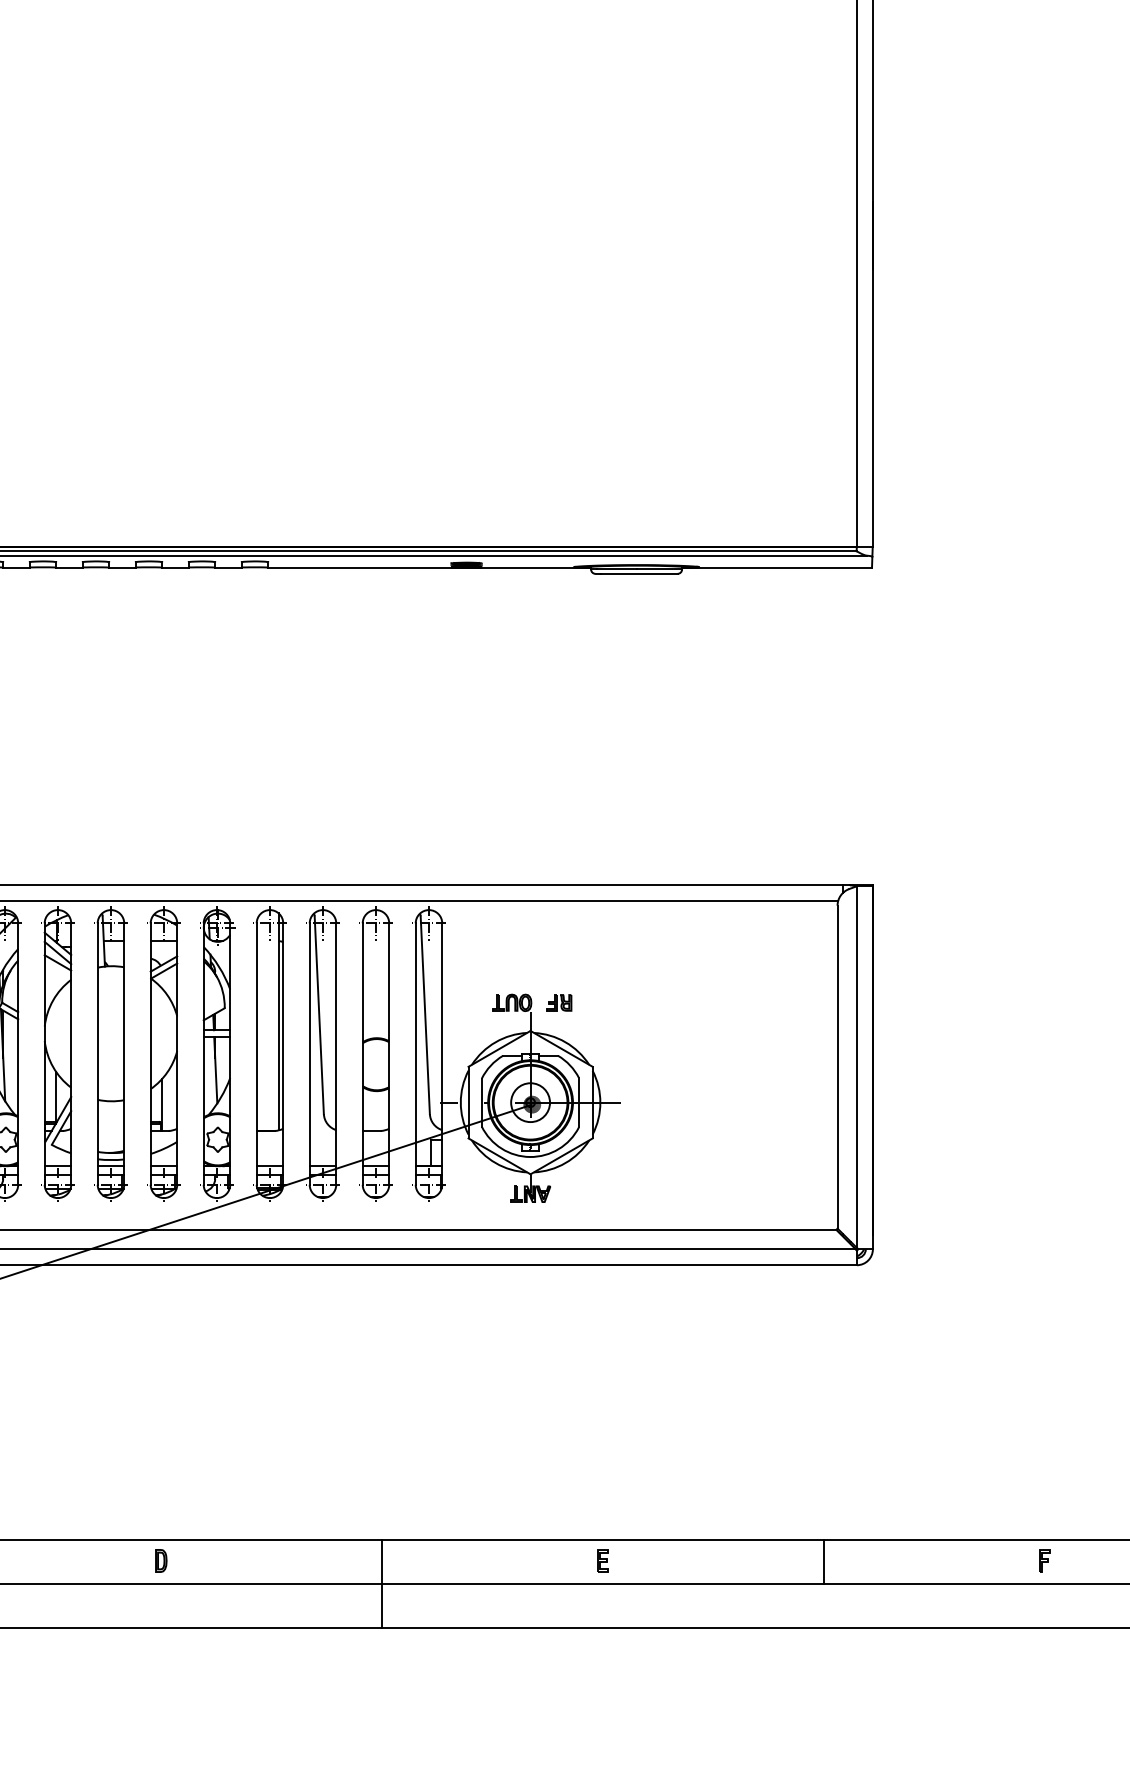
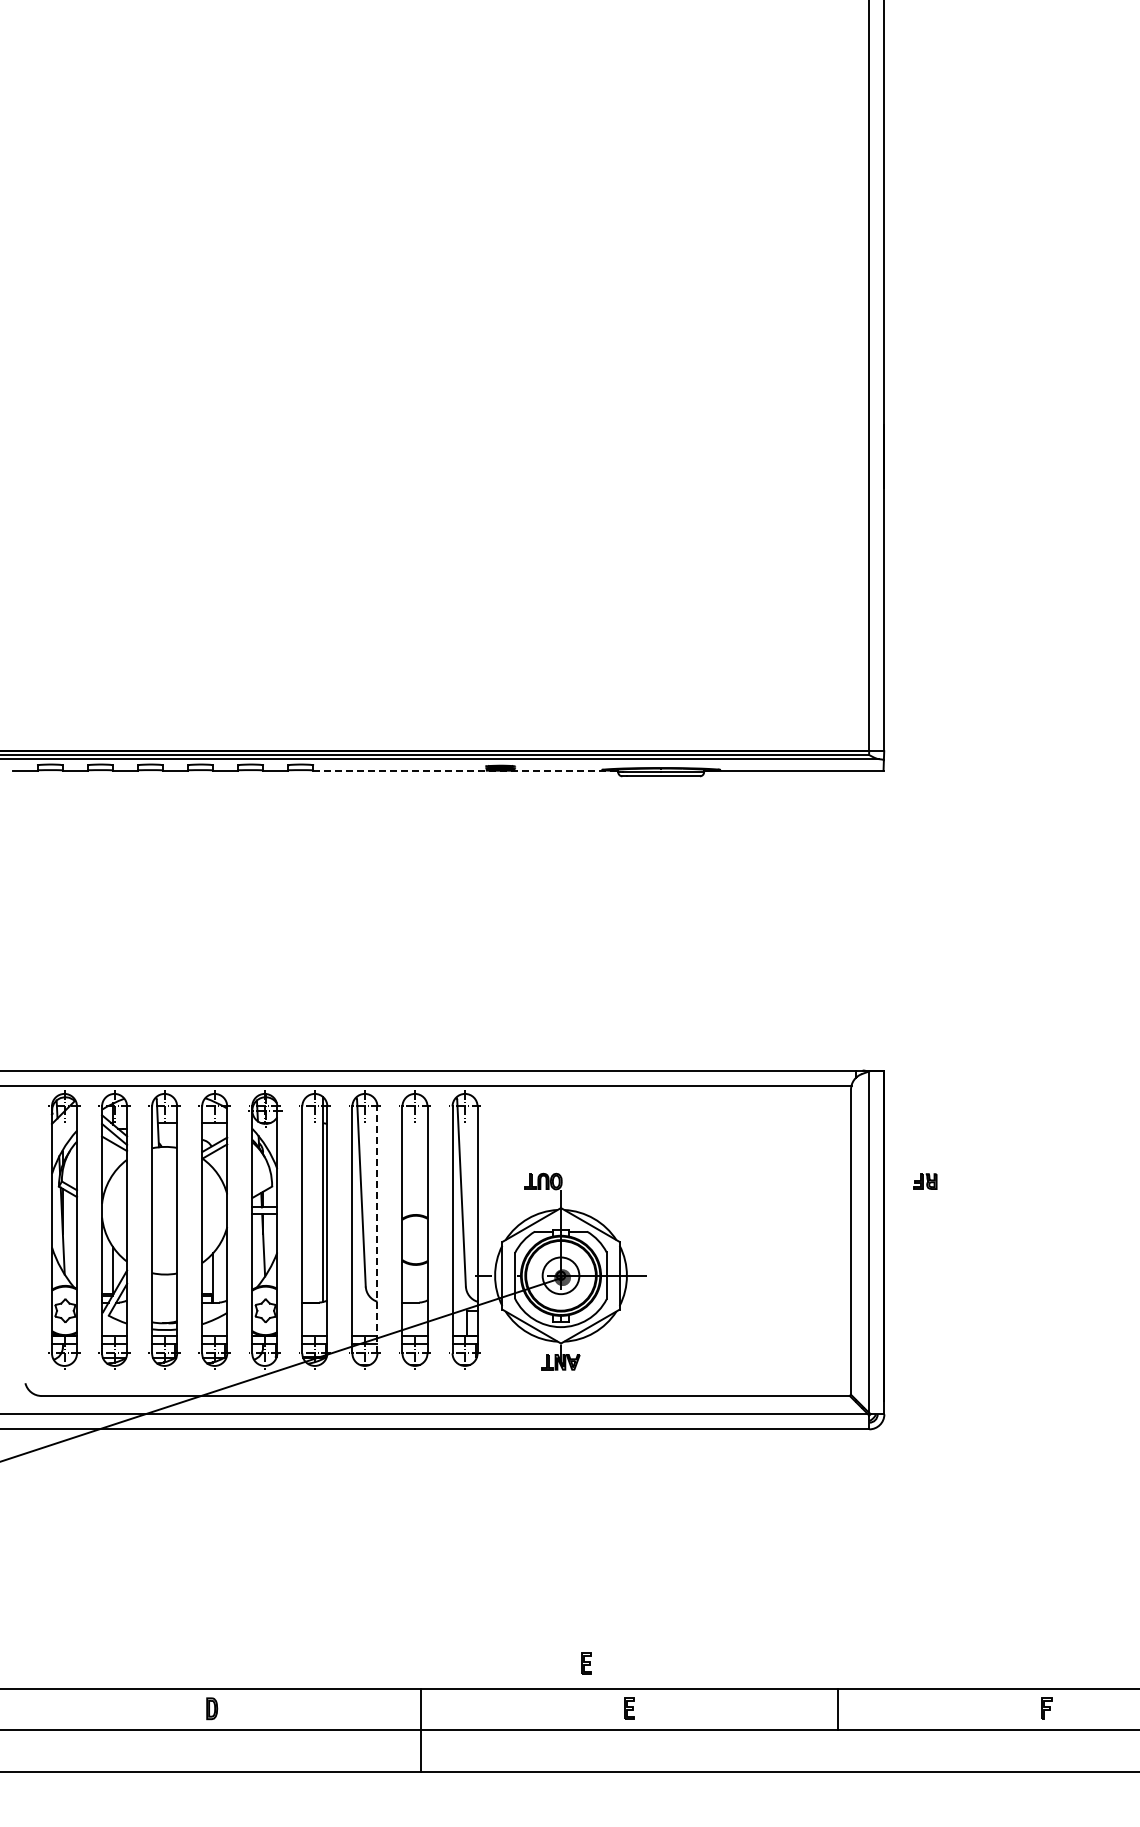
line: (429, 567) -> (465, 770), solid -> dashed
part: (559, 1002) -> (925, 1181), moved
line: (336, 1053) -> (377, 1229), solid -> dashed
part: (557, 1513) -> (586, 1663), added

